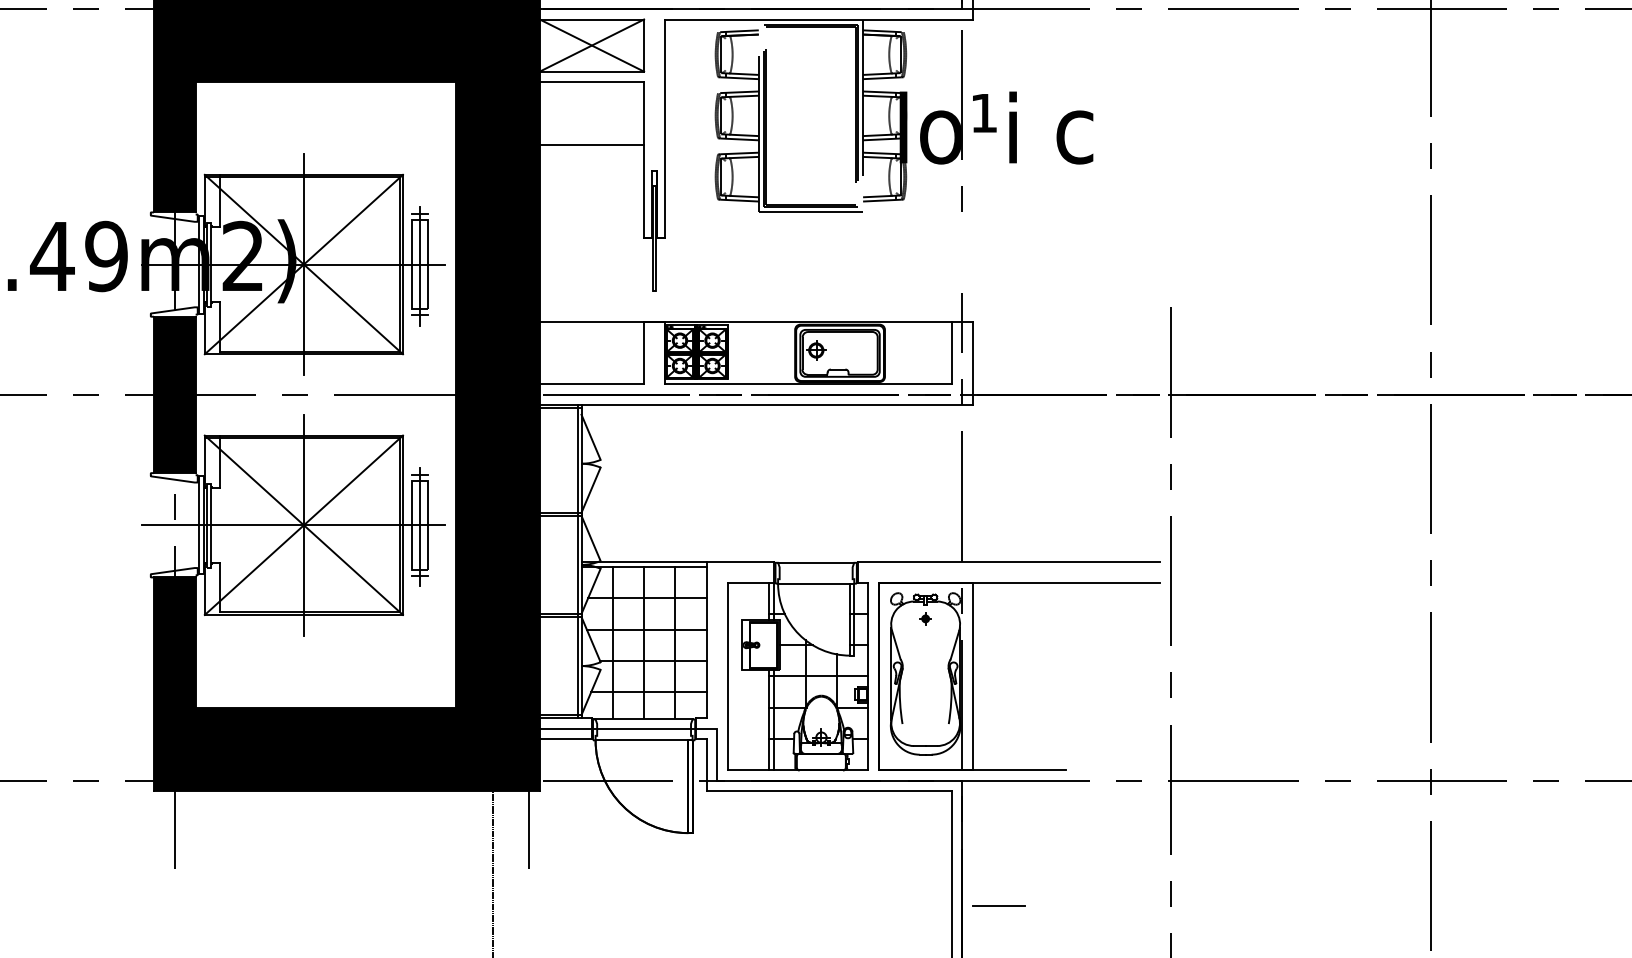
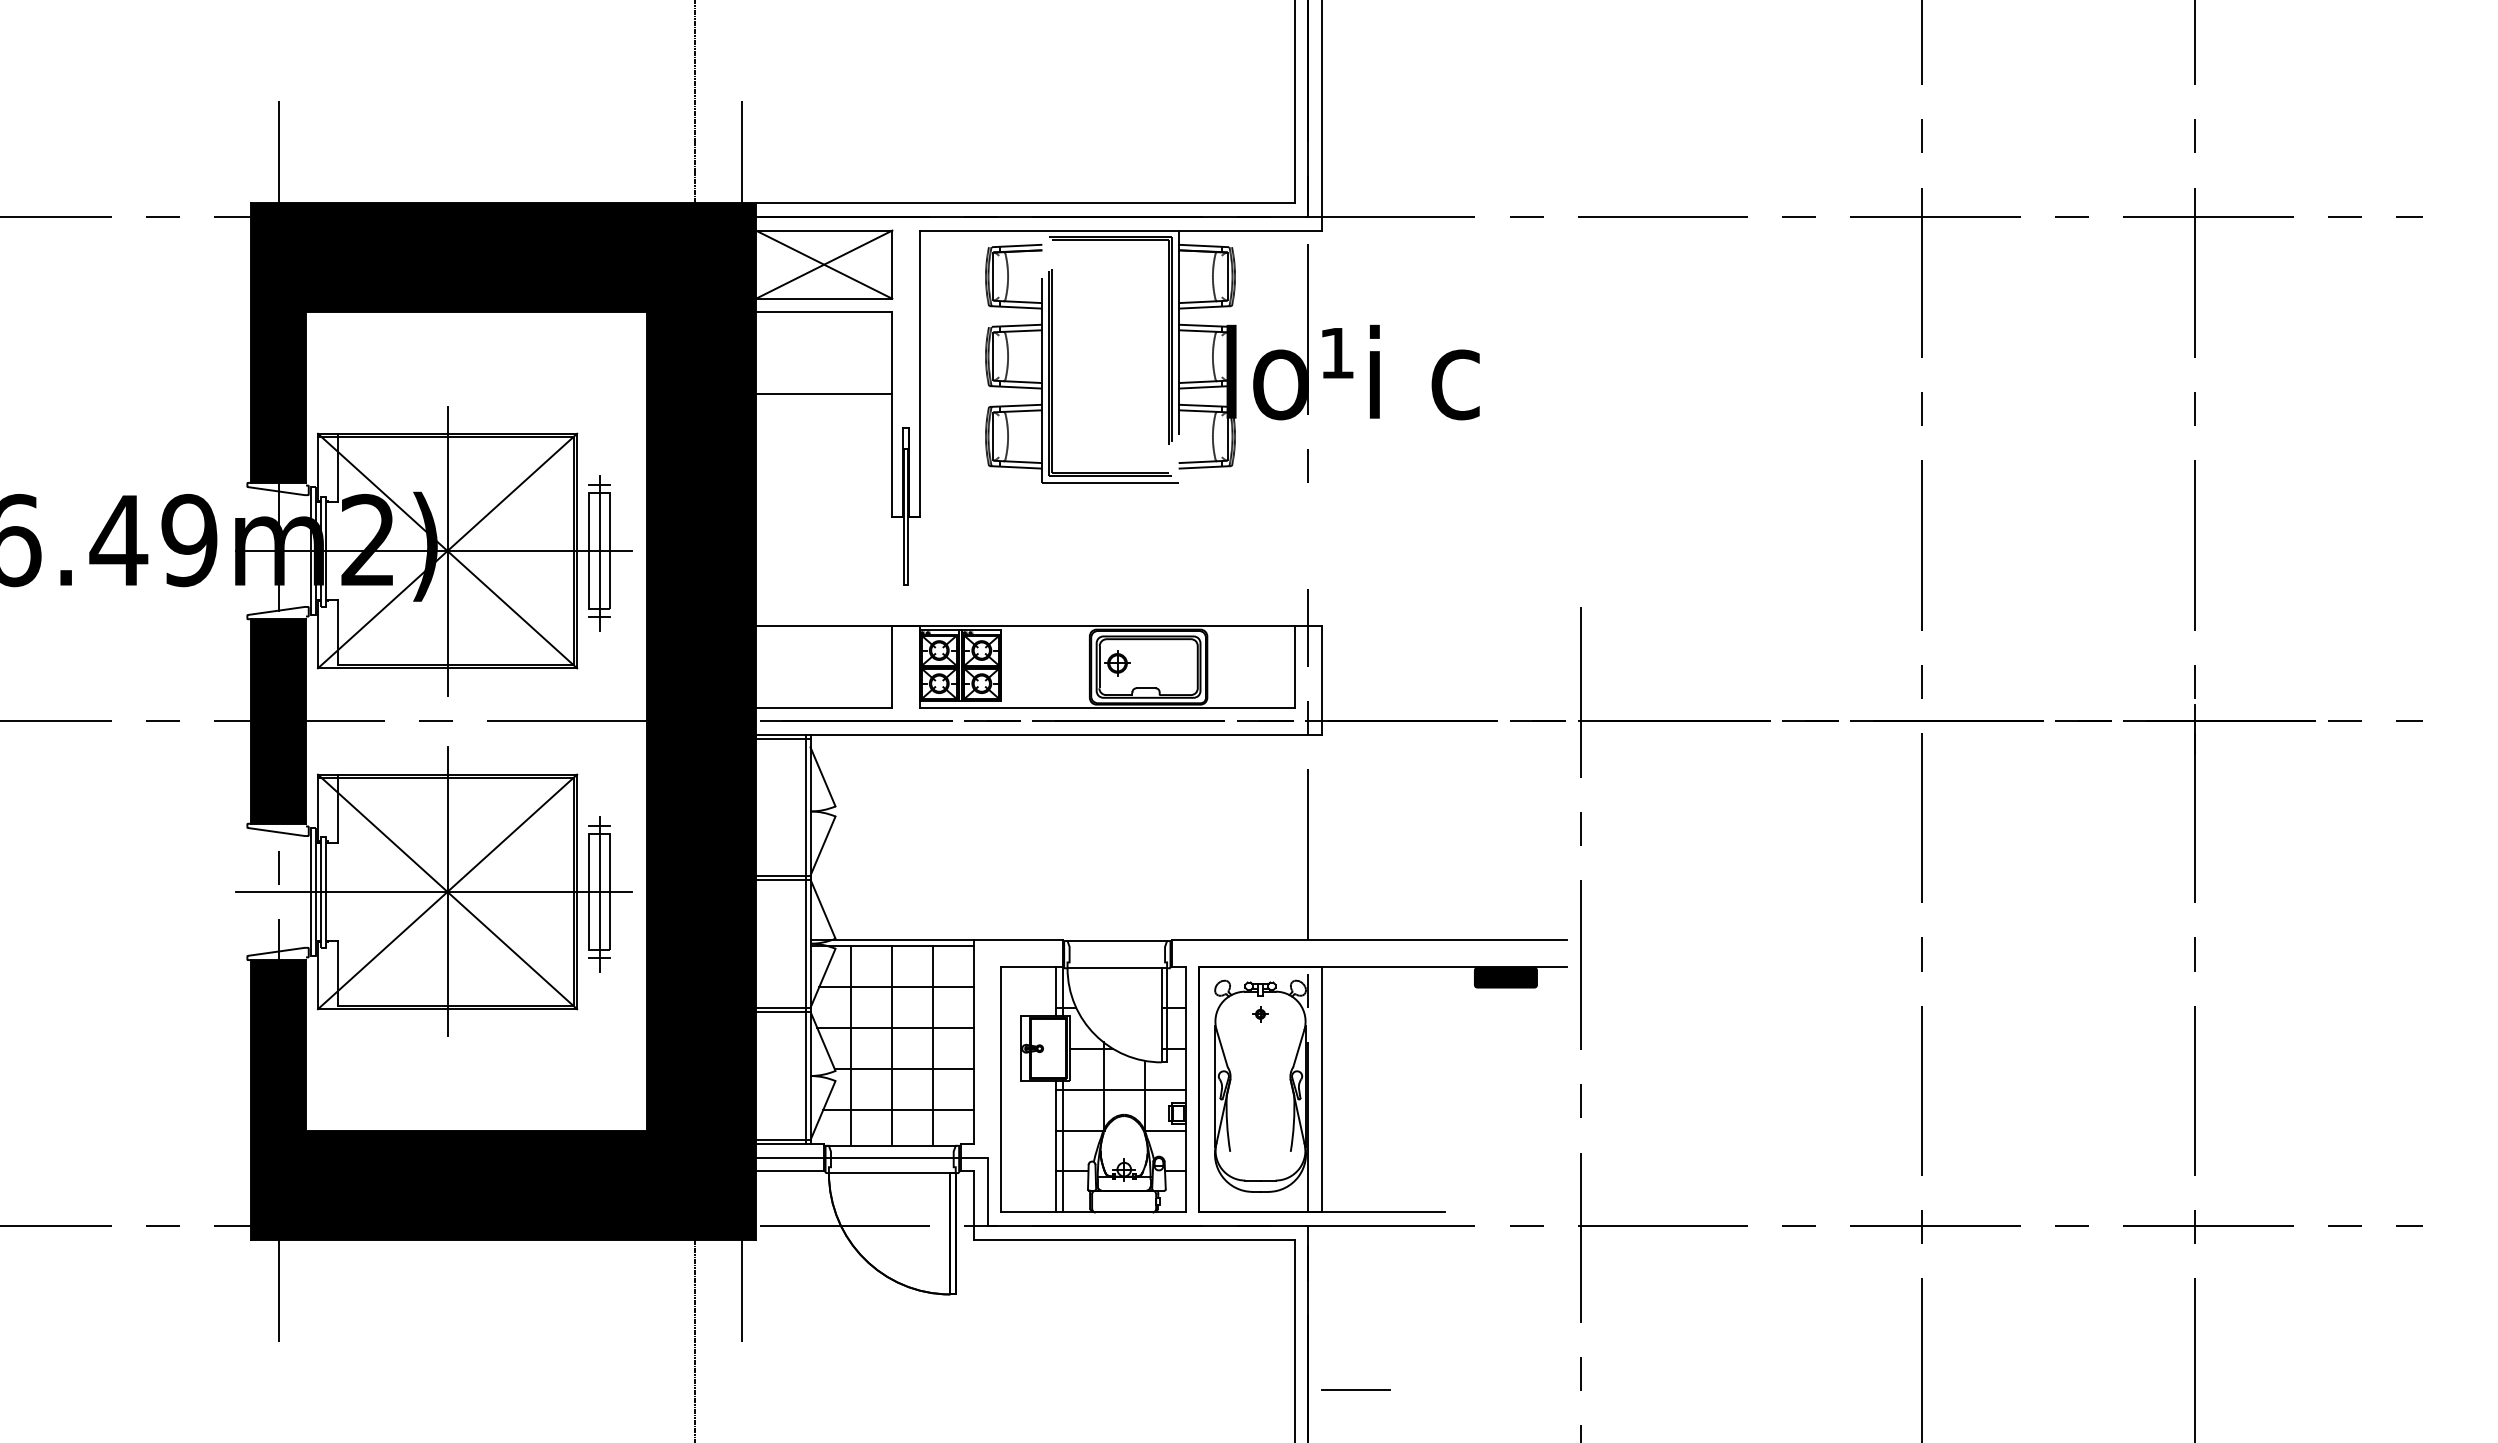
fill: (1113, 590) -> (1505, 977), added

